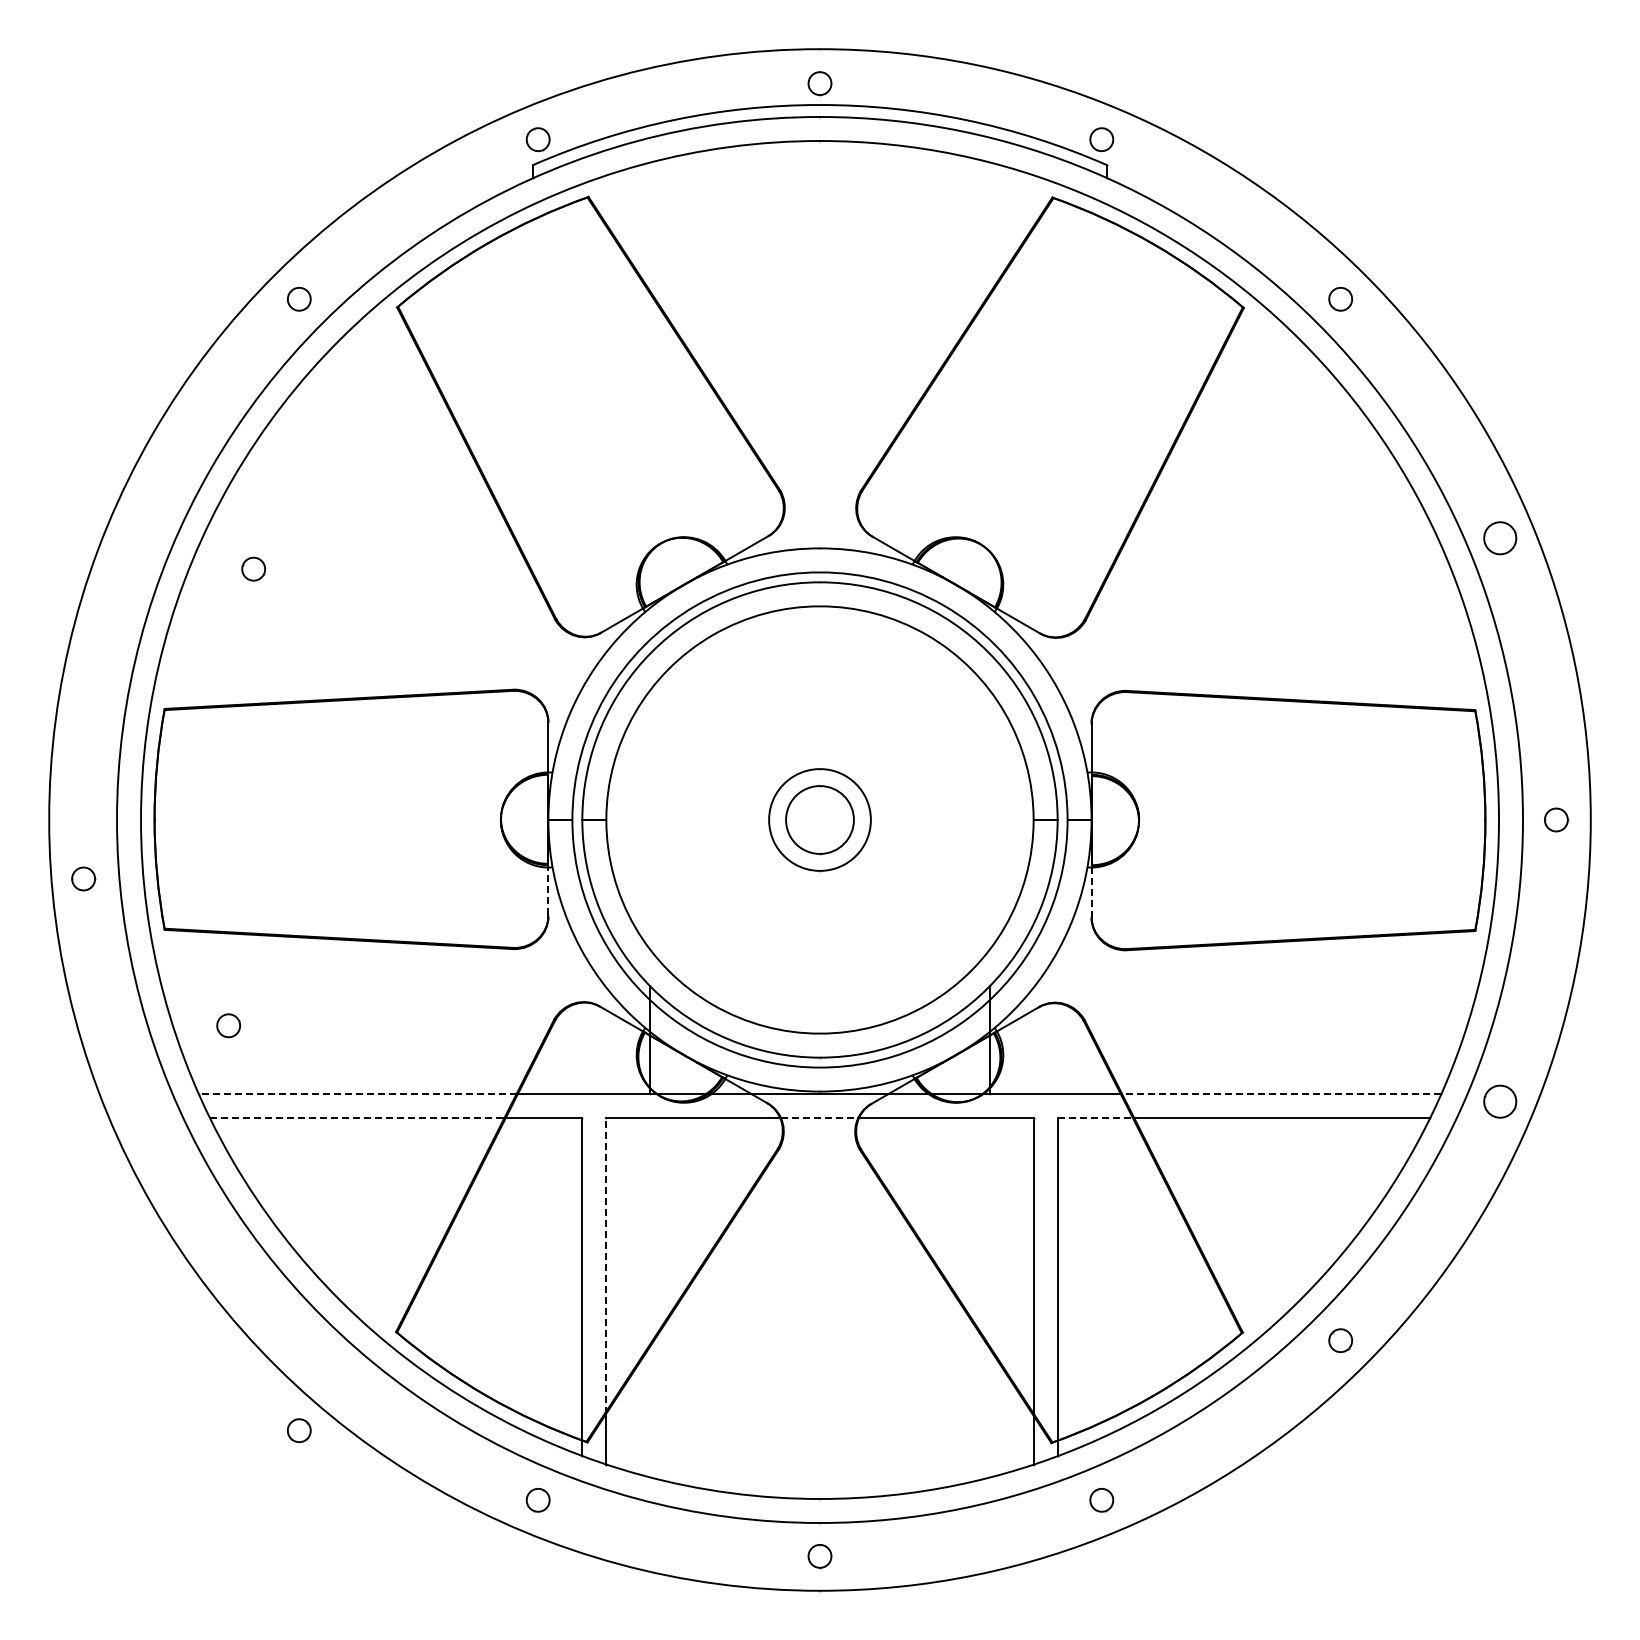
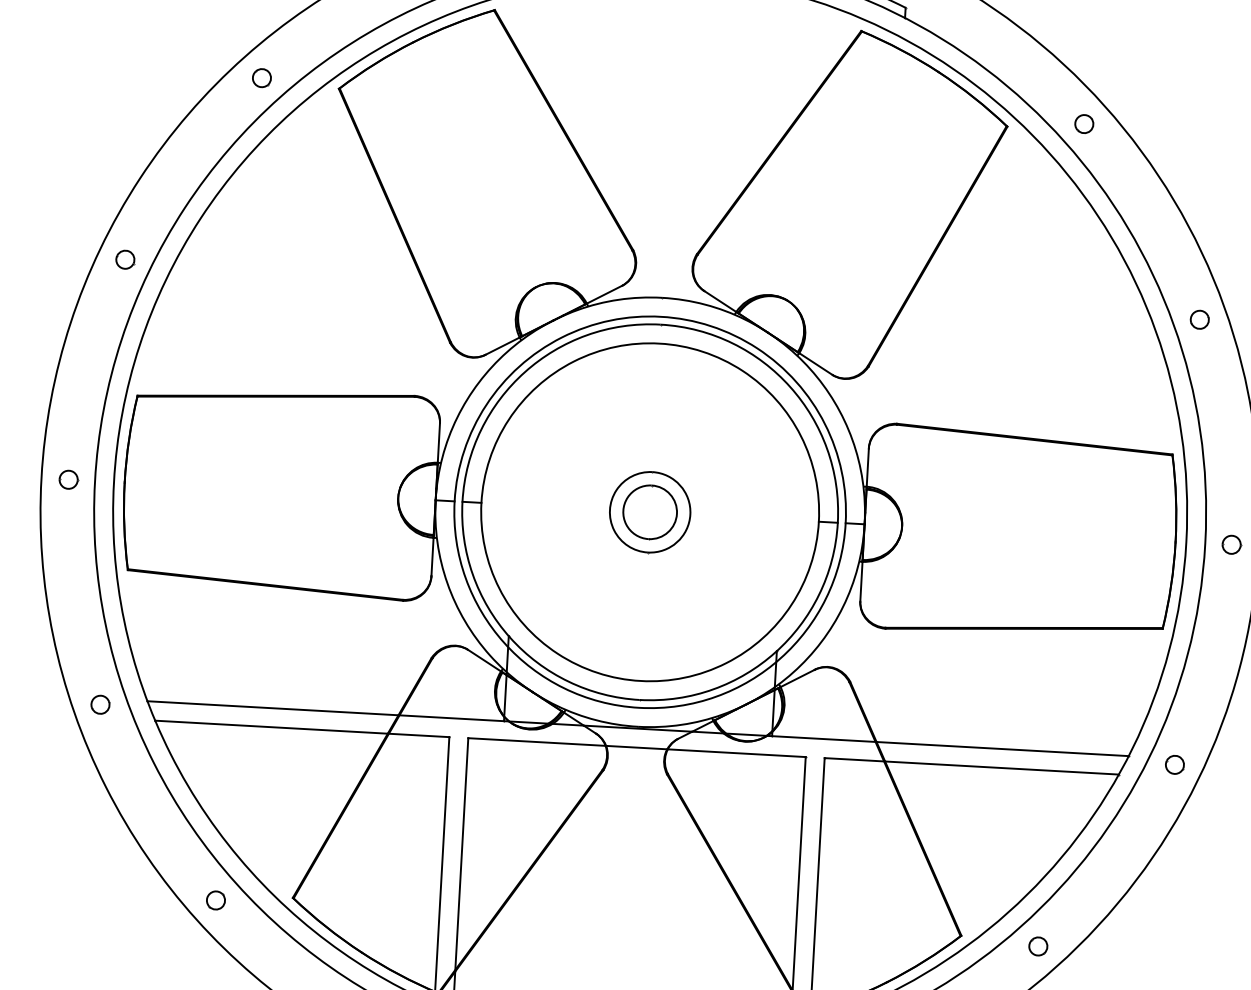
part: (1500, 537) -> (1200, 319), size x0.71
part: (253, 568) -> (125, 259), moved
part: (83, 878) -> (68, 479), moved
line: (548, 889) -> (432, 555), dashed -> solid
line: (1091, 892) -> (861, 581), dashed -> solid
part: (228, 1025) -> (100, 704), moved
line: (357, 1093) -> (272, 707), dashed -> solid
line: (1281, 1093) -> (1002, 748), dashed -> solid
part: (1500, 1101) -> (1175, 764), size x0.71
line: (357, 1117) -> (271, 726), dashed -> solid
line: (819, 1117) -> (636, 747), dashed -> solid
line: (1096, 1117) -> (855, 759), dashed -> solid
line: (606, 1265) -> (461, 854), dashed -> solid
part: (299, 1430) -> (216, 900), moved

